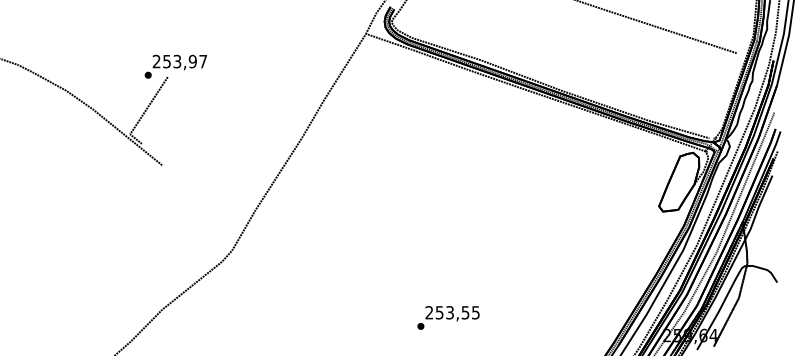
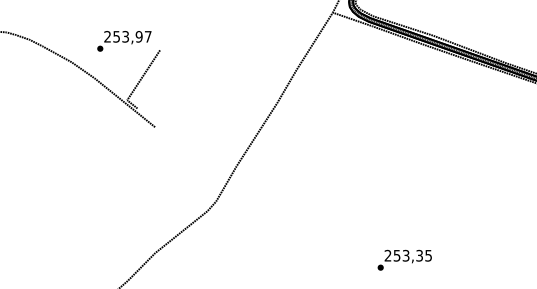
text: (175, 66) -> (124, 41), moved
text: (465, 312) -> (419, 255), 253,55 -> 253,35

